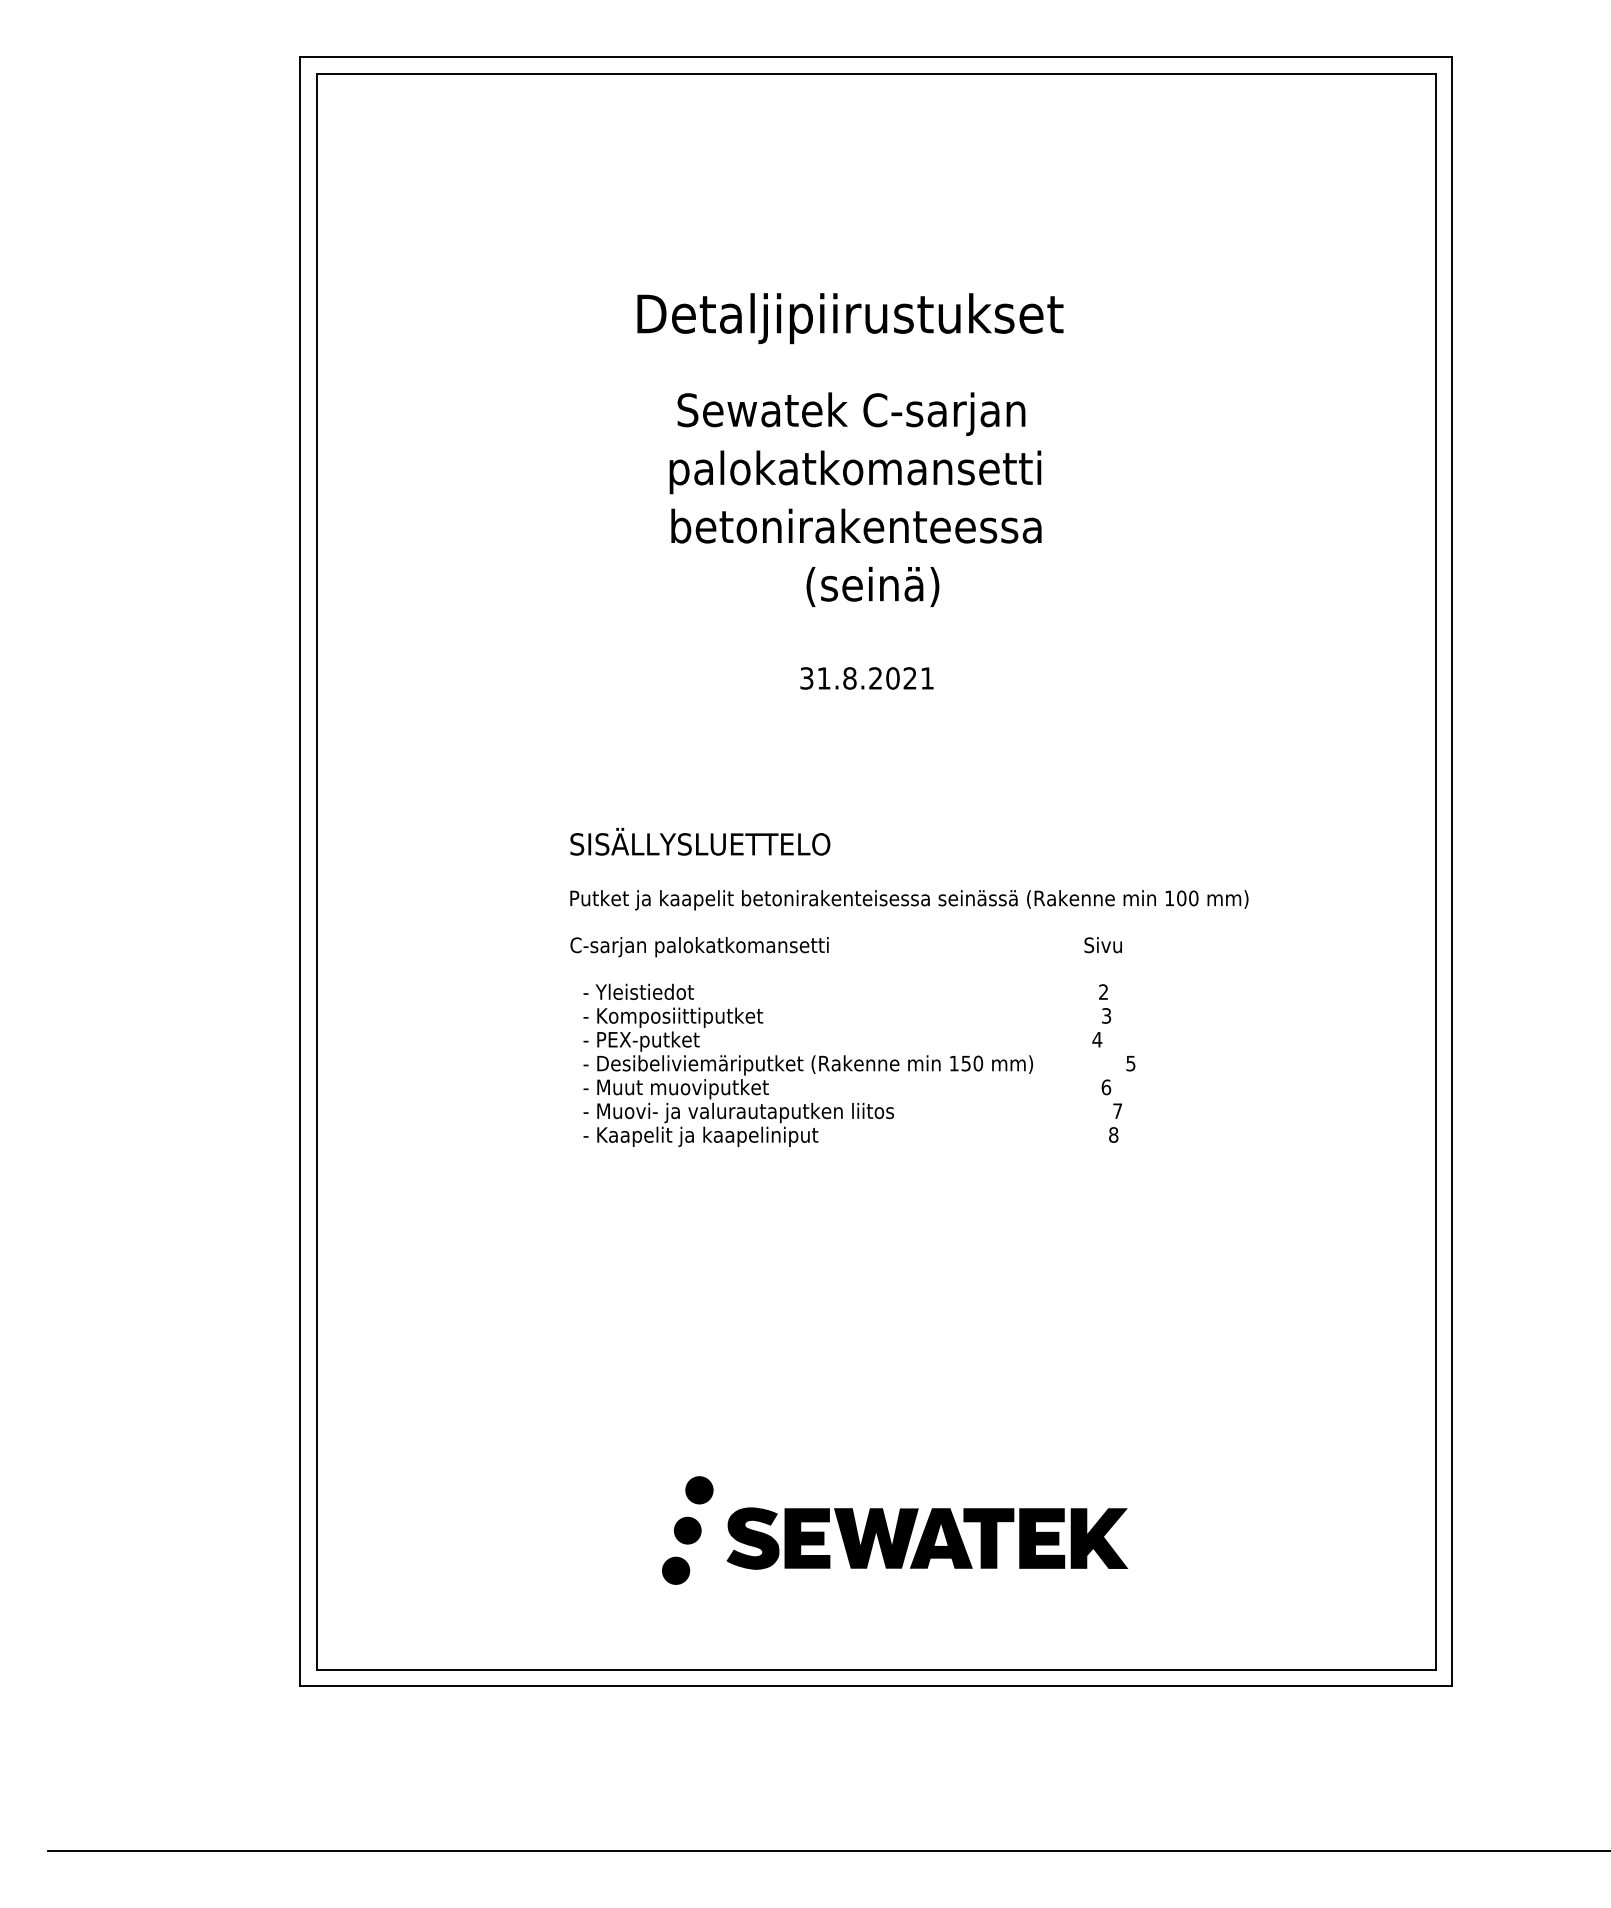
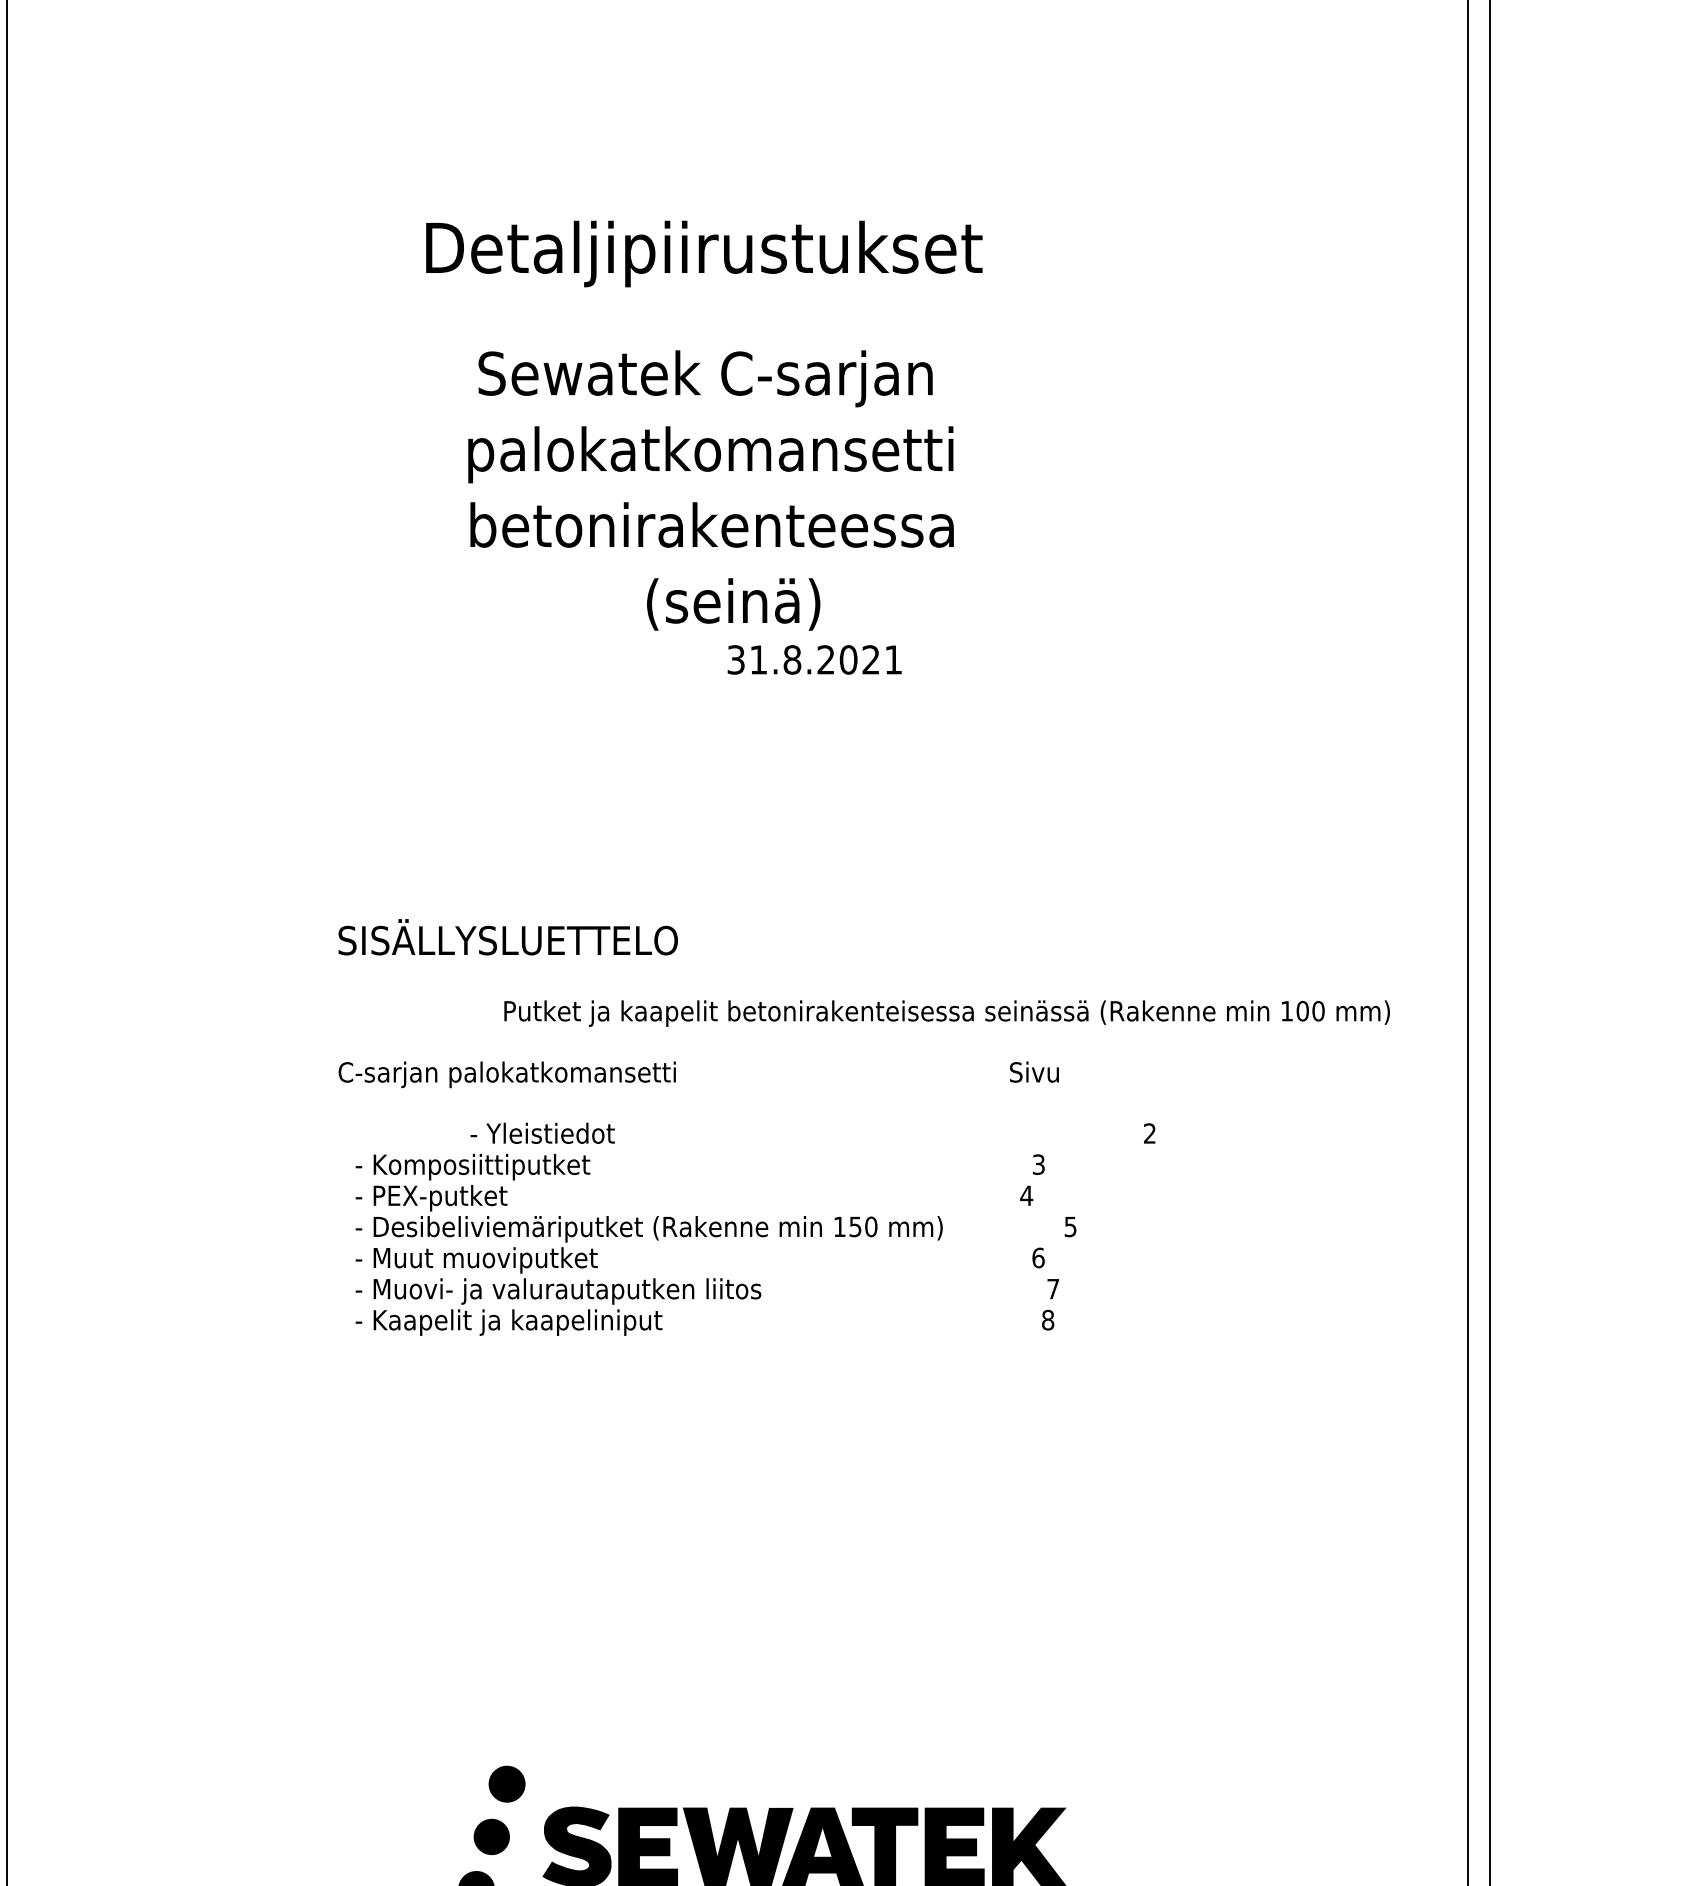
text: (866, 678) -> (814, 660), moved
text: (909, 900) -> (947, 1013), moved
text: (845, 991) -> (812, 1132), moved

